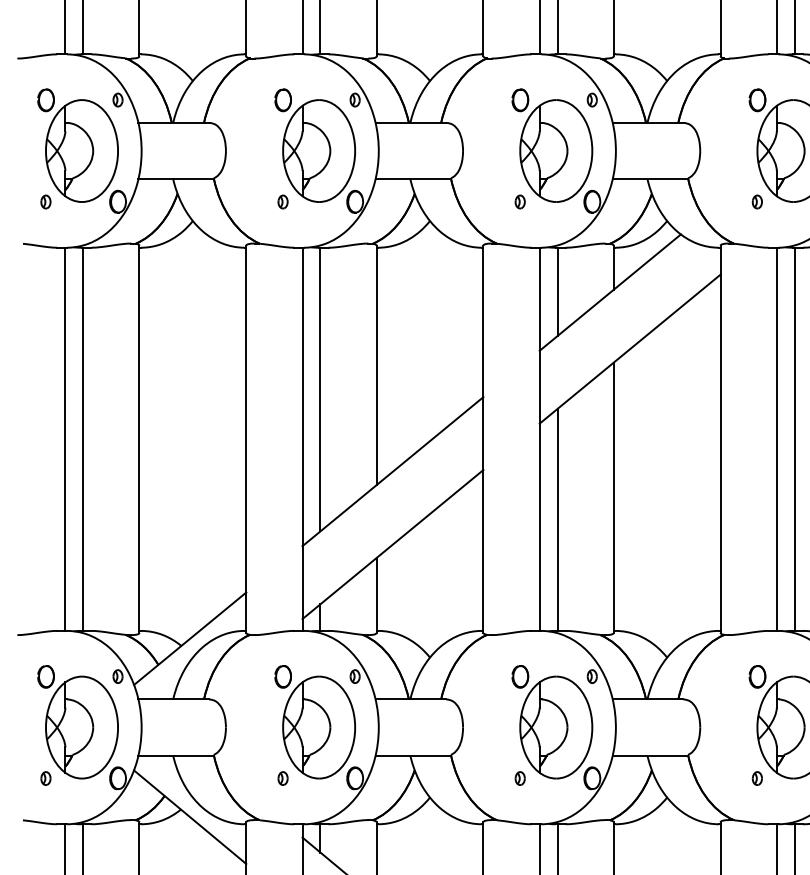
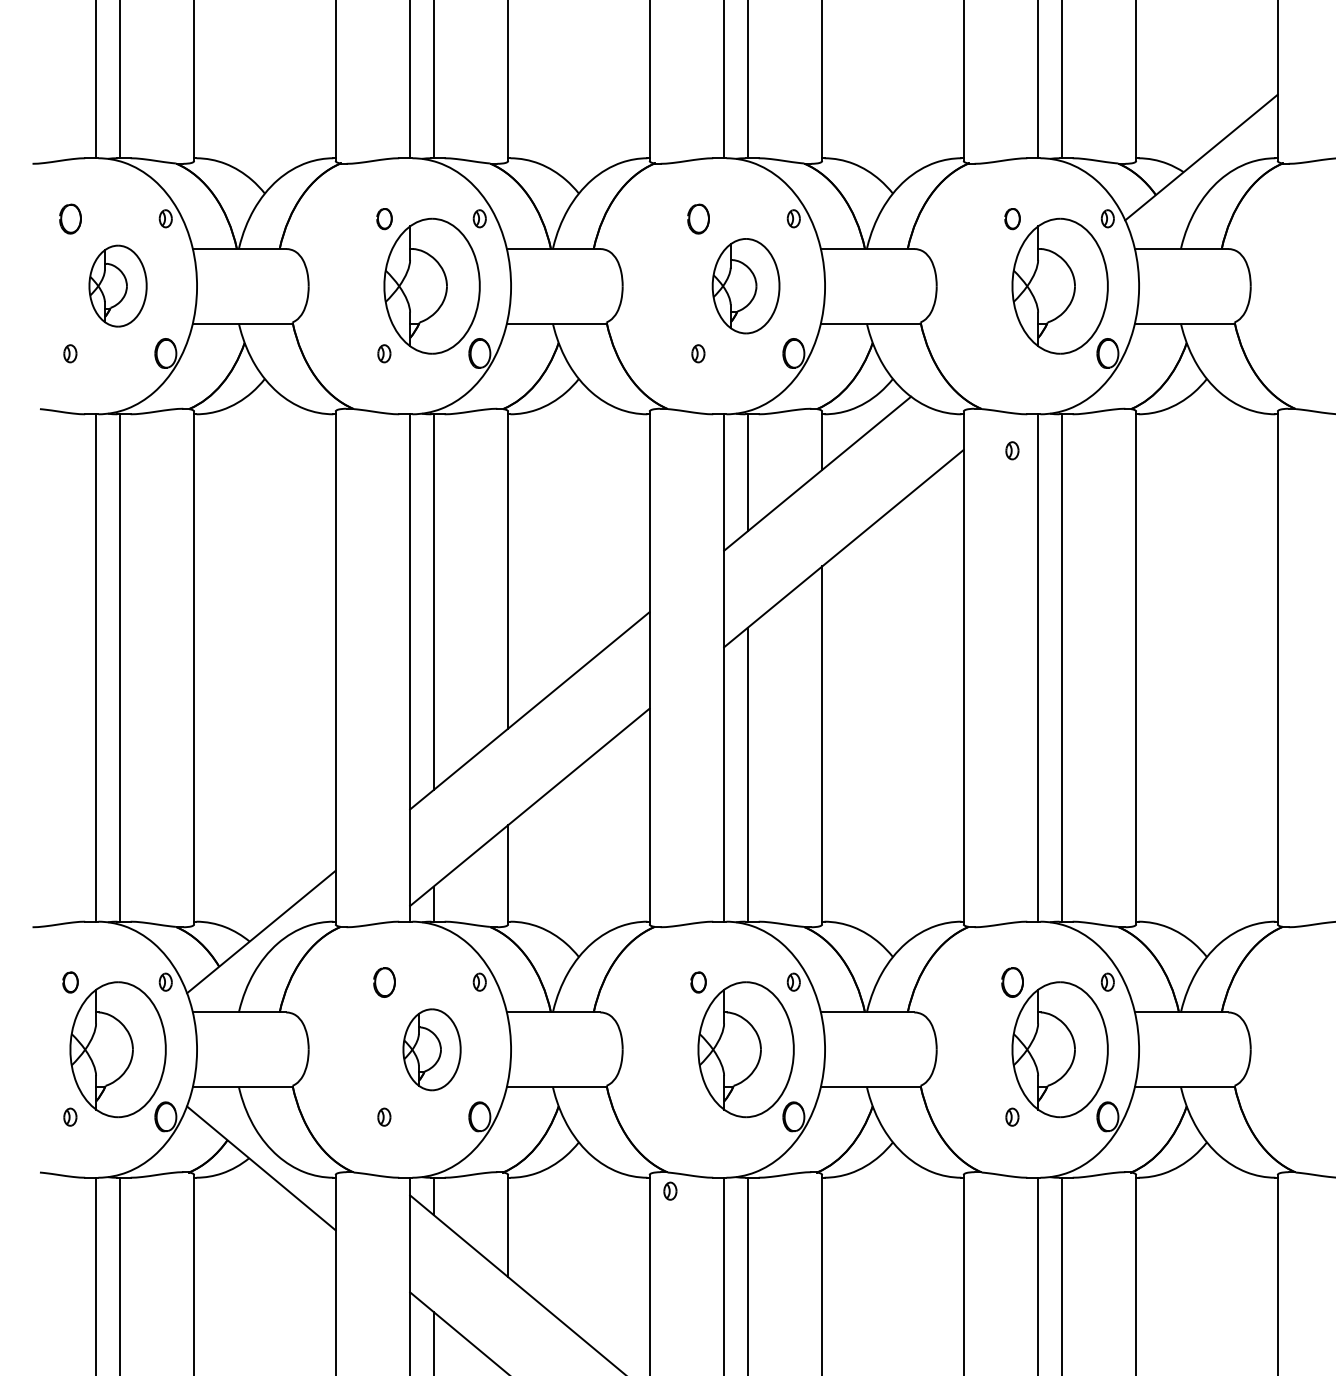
part: (283, 99) -> (384, 218), size x0.7
part: (757, 99) -> (1012, 218), size x0.7
part: (81, 150) -> (117, 285), size x0.6
part: (555, 150) -> (745, 285), size x0.7
part: (757, 201) -> (1012, 450), moved
part: (46, 676) -> (70, 982), size x0.7
part: (520, 676) -> (698, 982), size x0.7
part: (318, 727) -> (431, 1049), size x0.6
part: (520, 778) -> (670, 1190), moved

